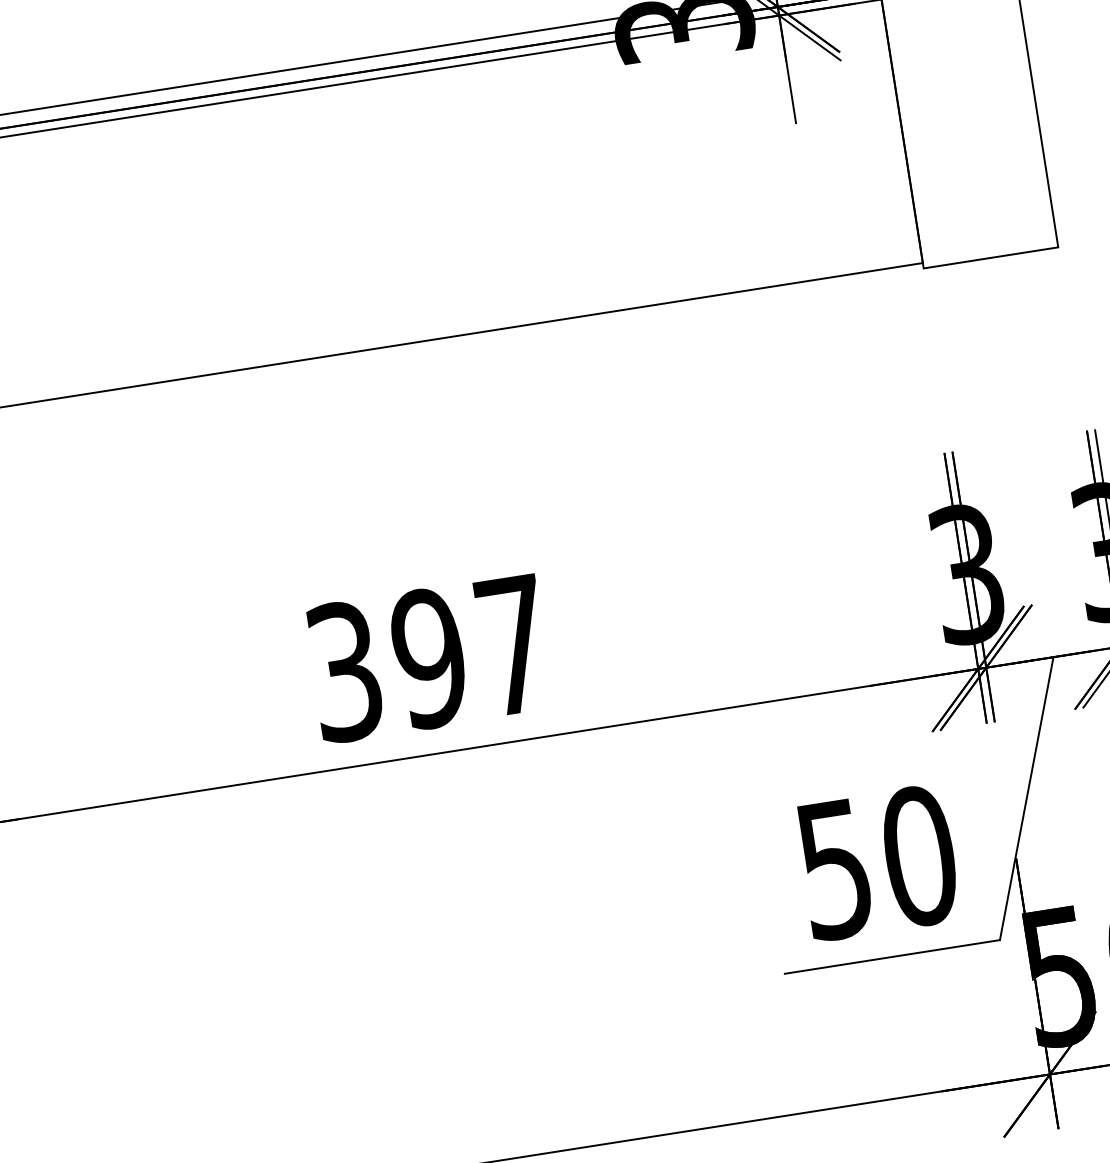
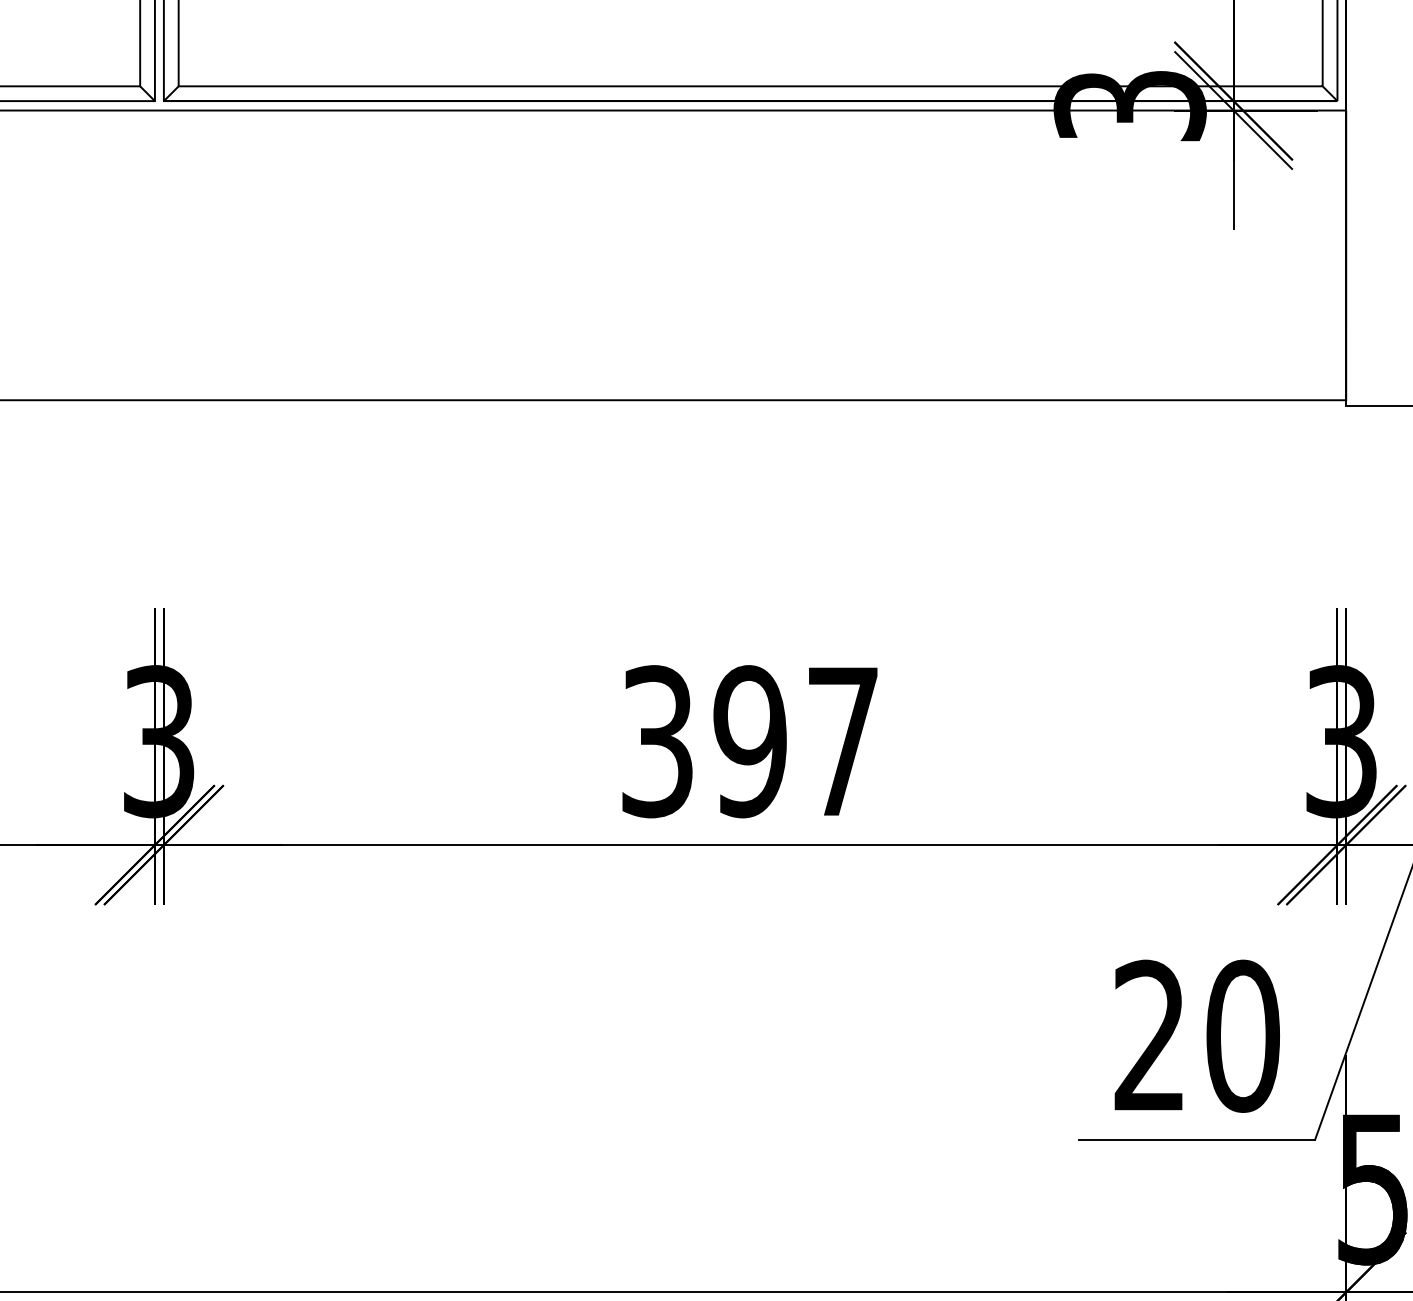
text: (834, 868) -> (1149, 1035), 50 -> 20

